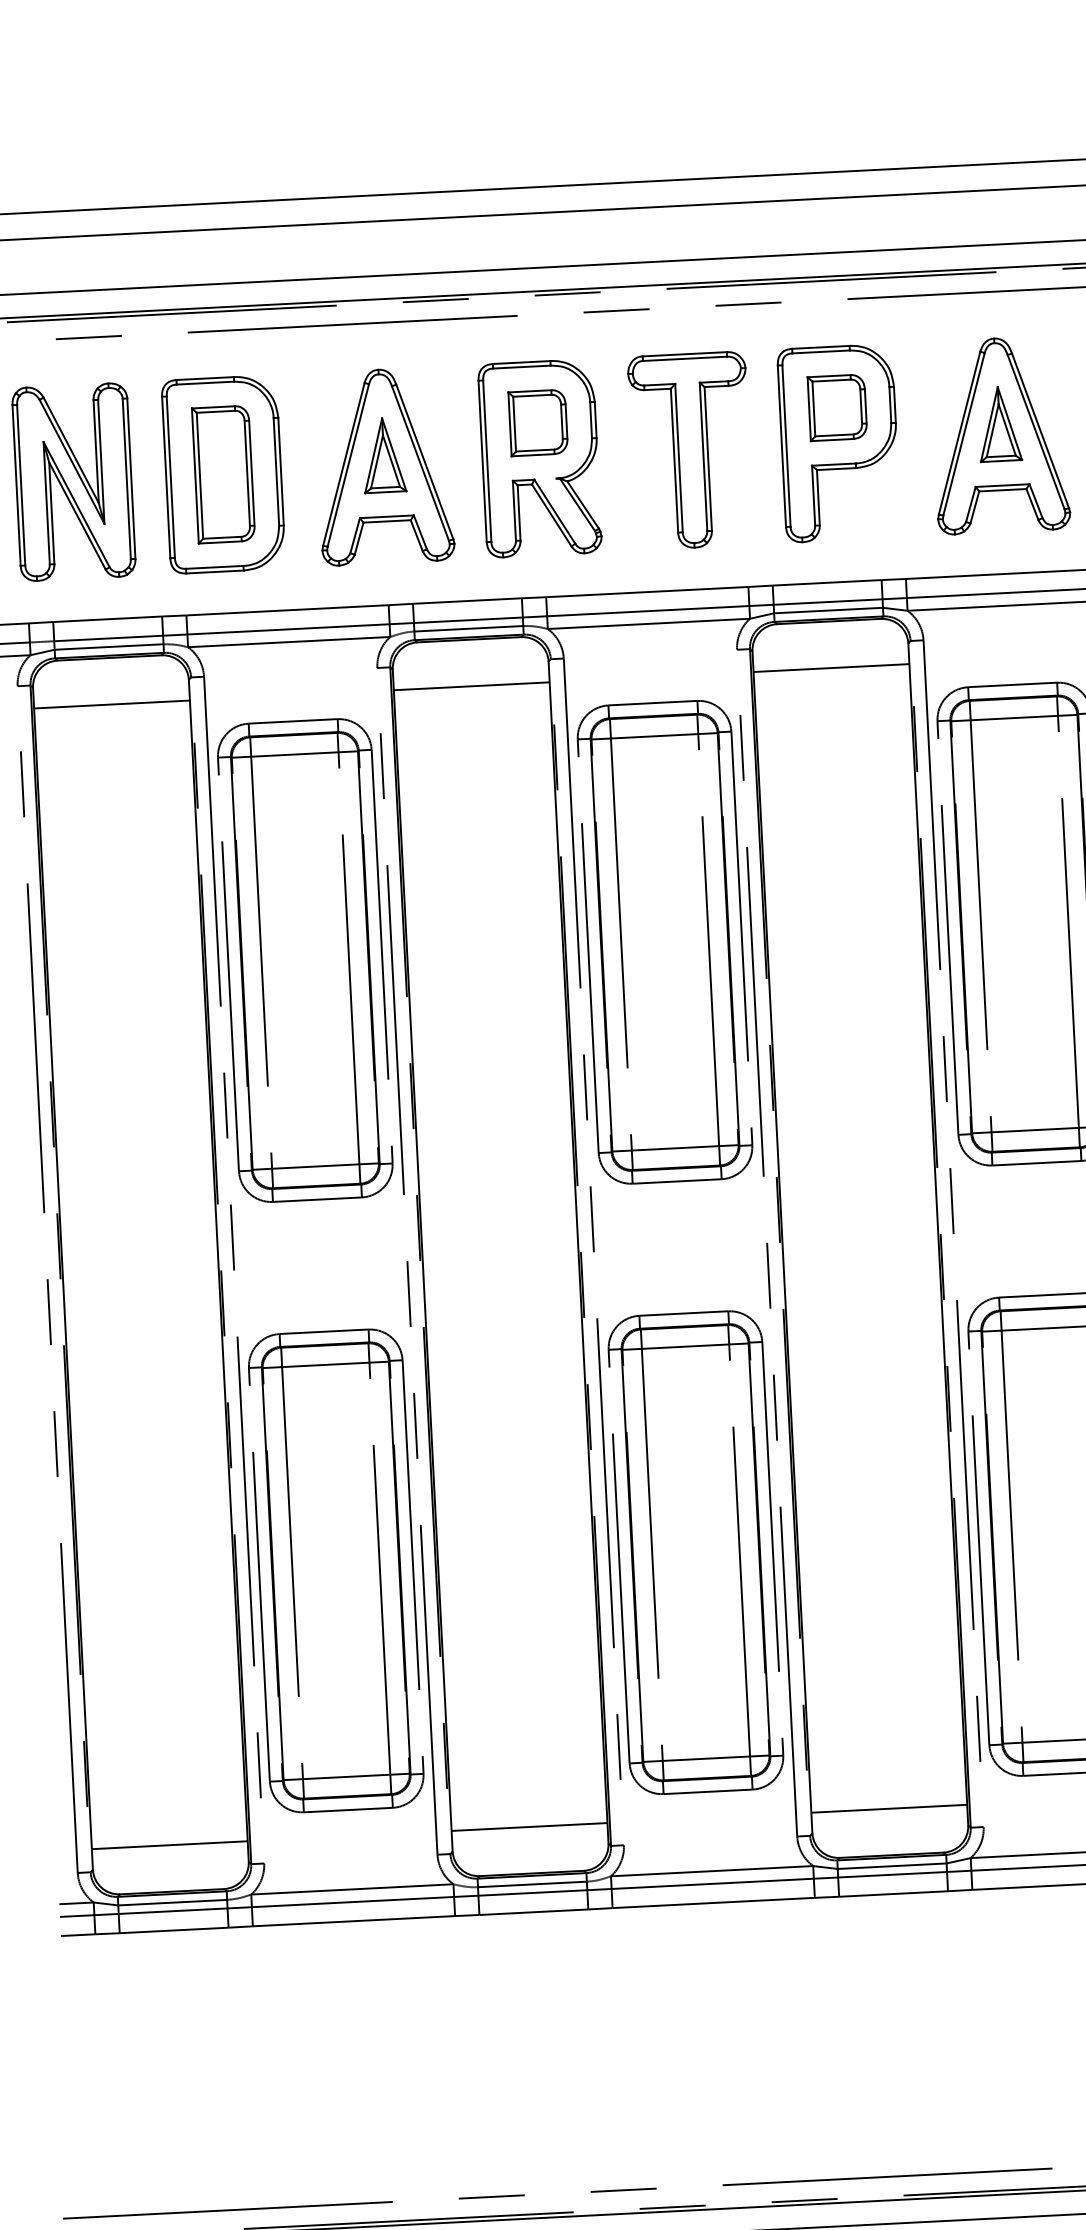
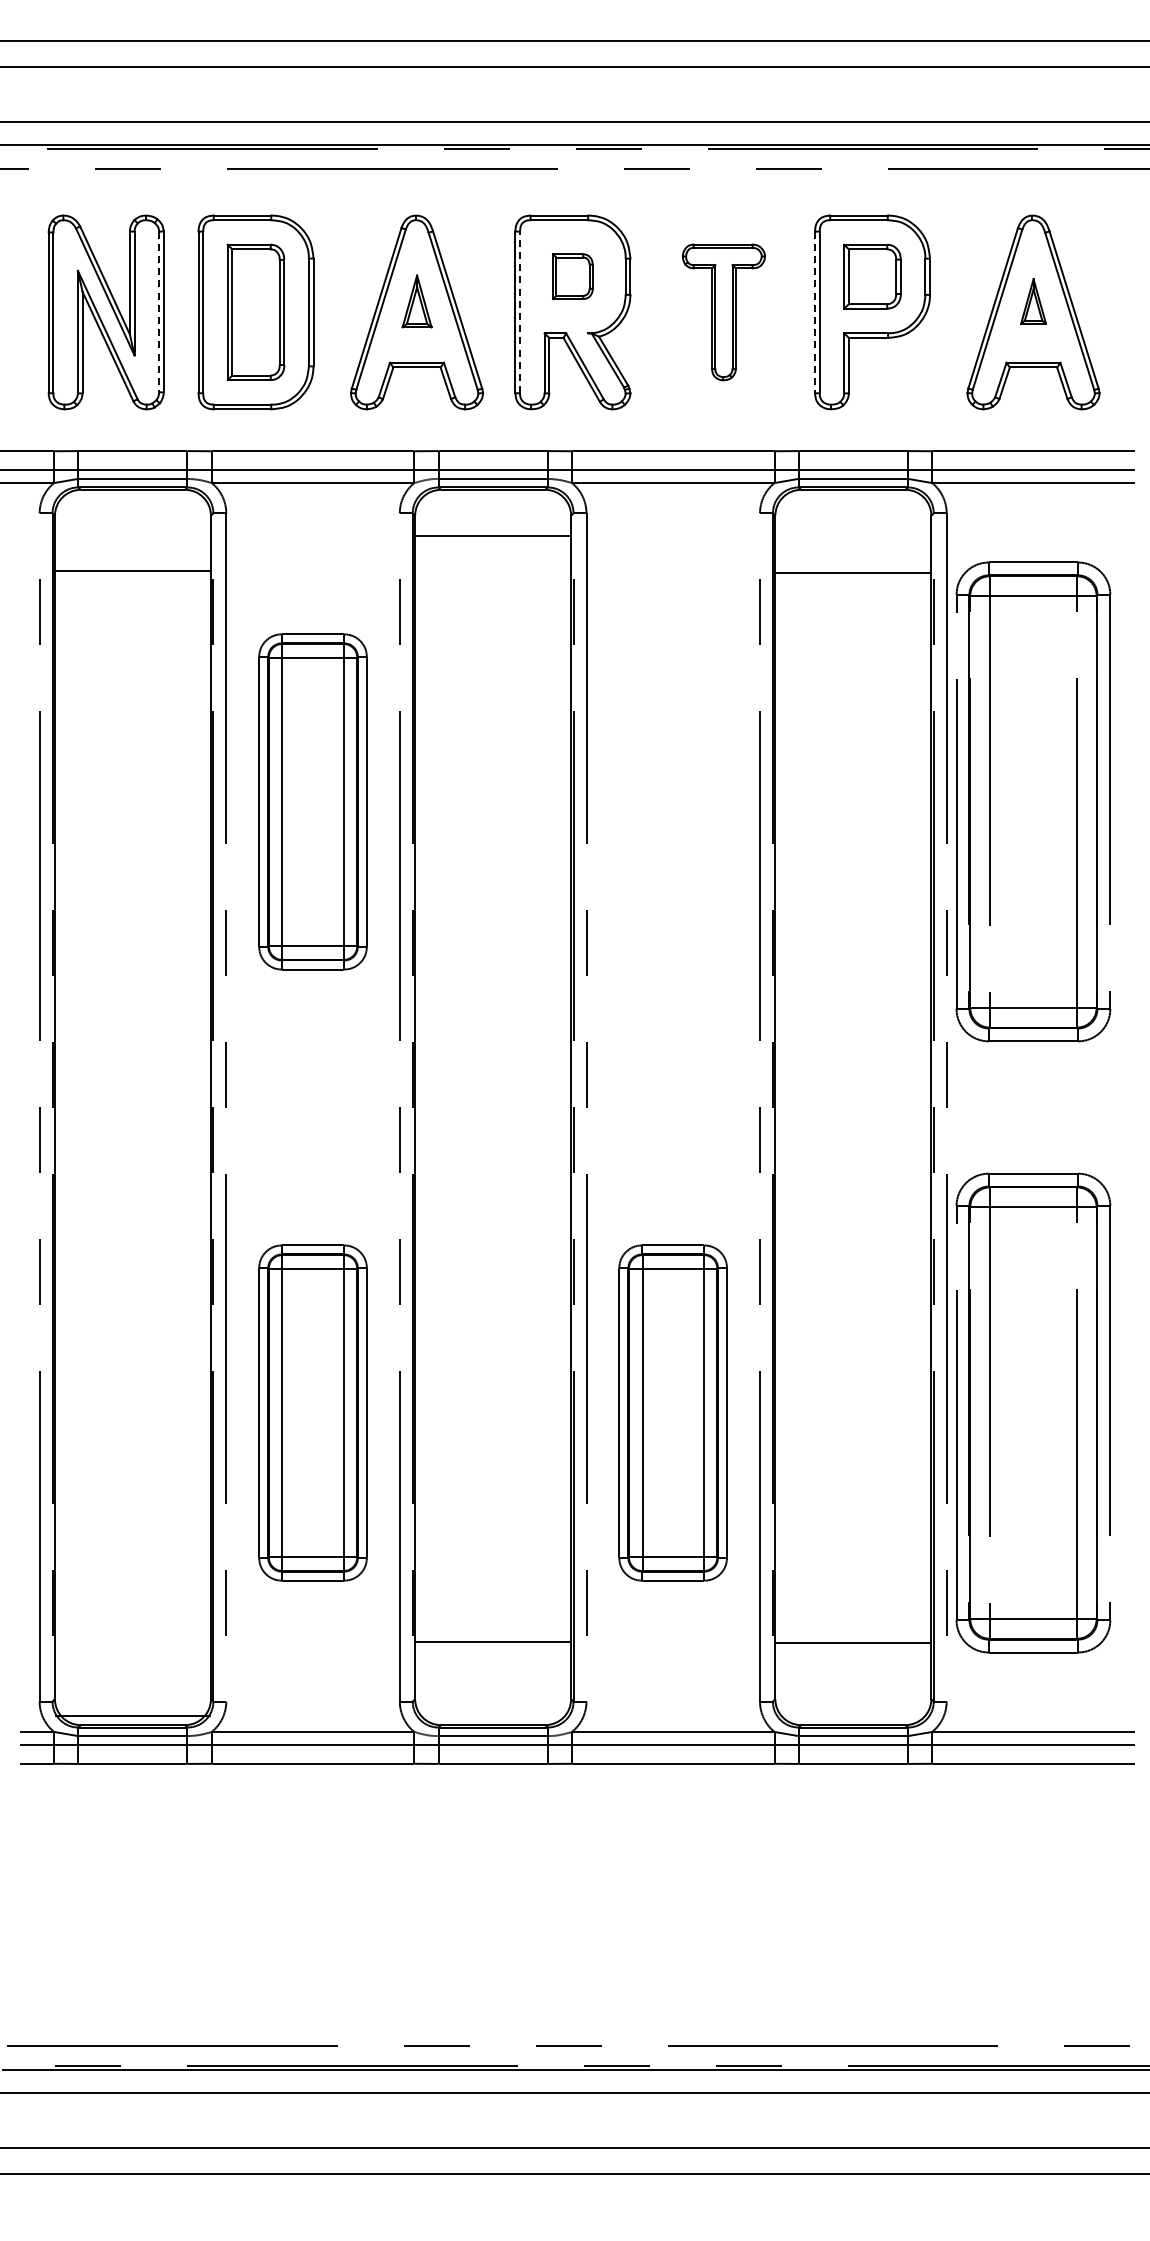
part: (537, 422) -> (572, 276), size x0.7
part: (999, 424) -> (1033, 301), size x0.6
line: (782, 446) -> (815, 312), solid -> dashed
part: (690, 450) -> (723, 312), size x0.7
part: (383, 455) -> (416, 301), size x0.7
line: (487, 461) -> (520, 312), solid -> dashed
line: (127, 479) -> (159, 312), solid -> dashed
line: (831, 668) -> (853, 573), moved
line: (111, 704) -> (132, 571), moved
part: (664, 941) -> (672, 801), removed
part: (304, 960) -> (312, 801), size x0.7
part: (695, 1552) -> (672, 1412), size x0.7
part: (335, 1570) -> (312, 1412), size x0.7
line: (889, 1808) -> (853, 1642), moved
line: (529, 1826) -> (493, 1641), moved
line: (169, 1845) -> (132, 1715), moved

